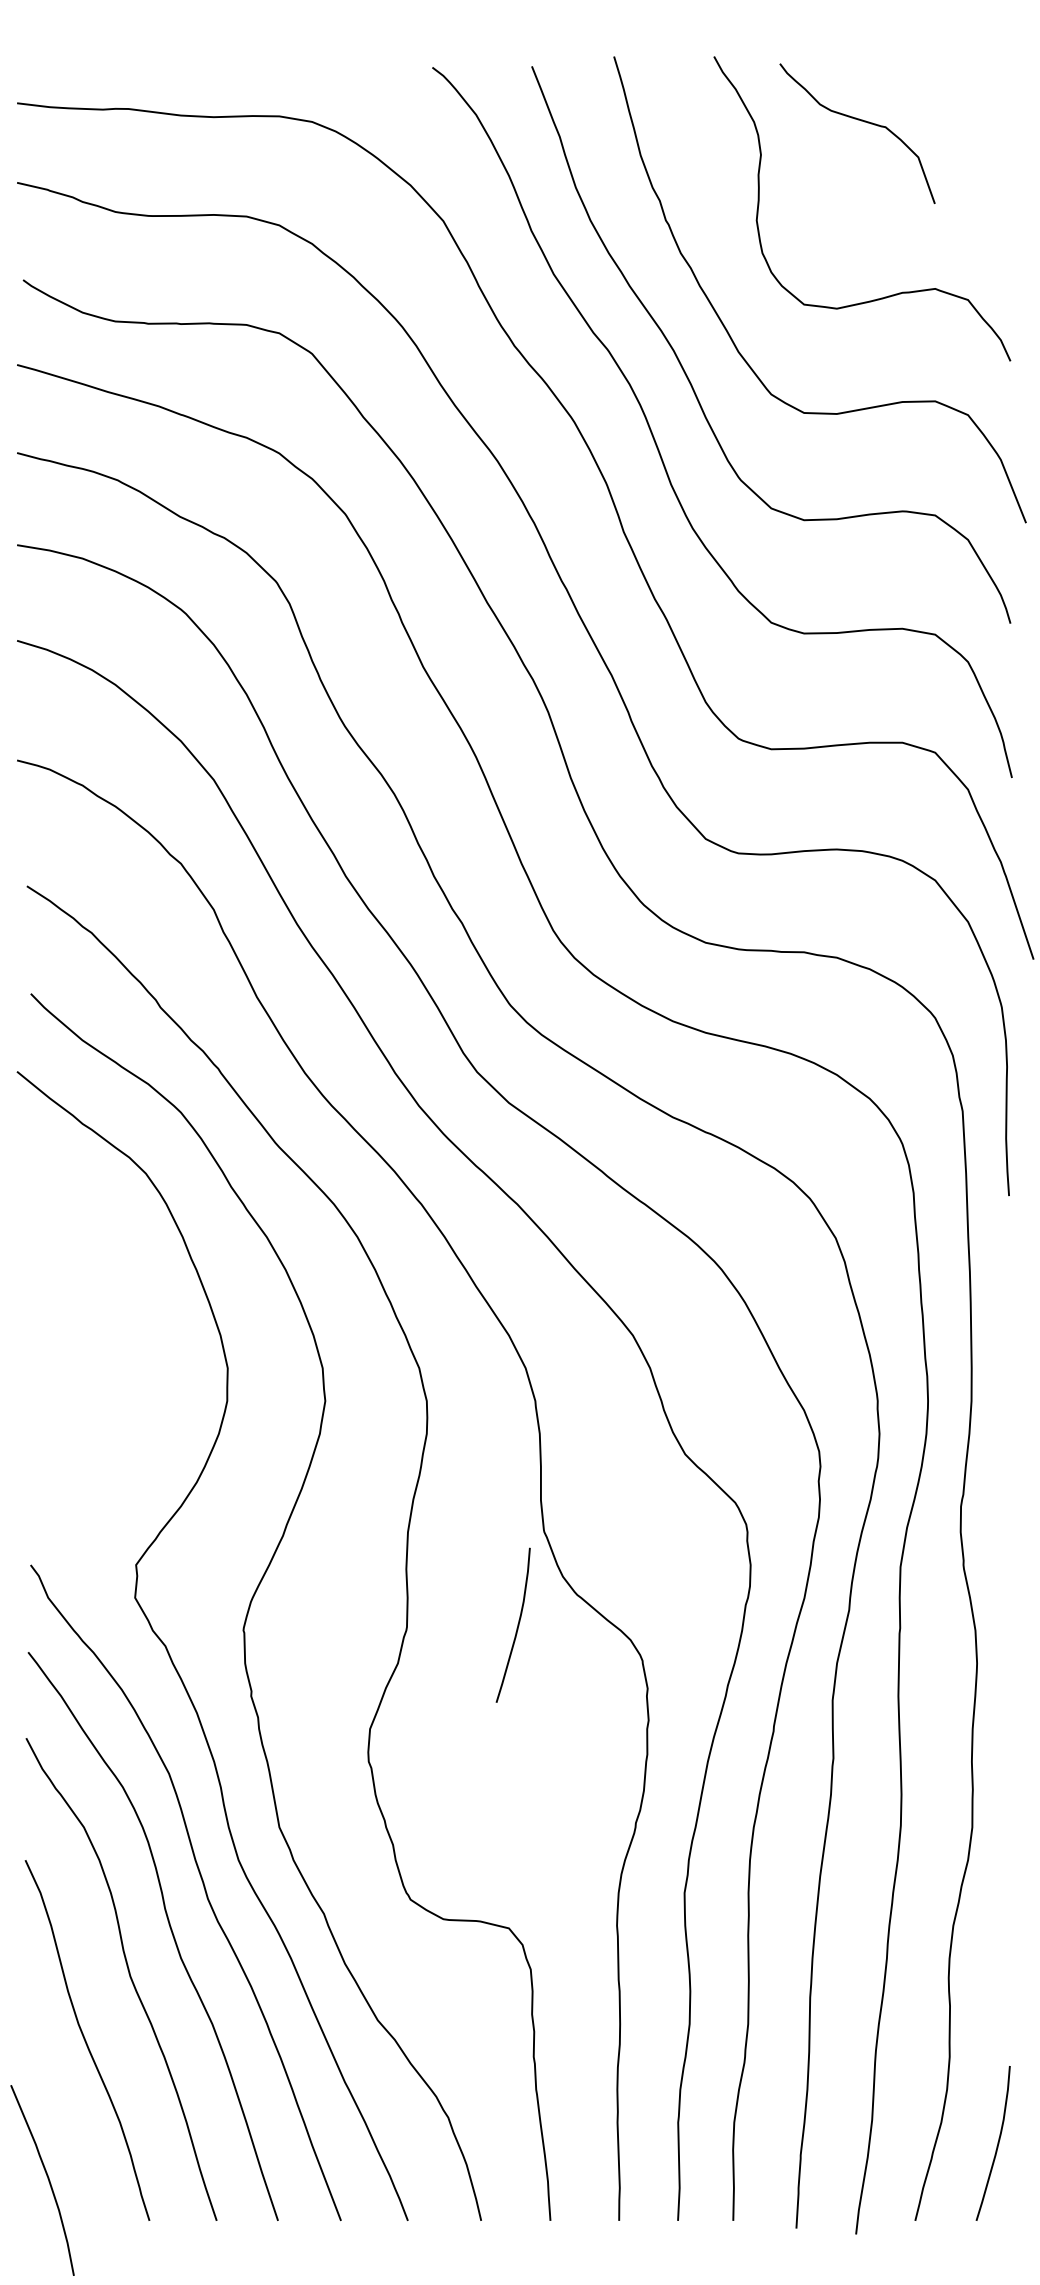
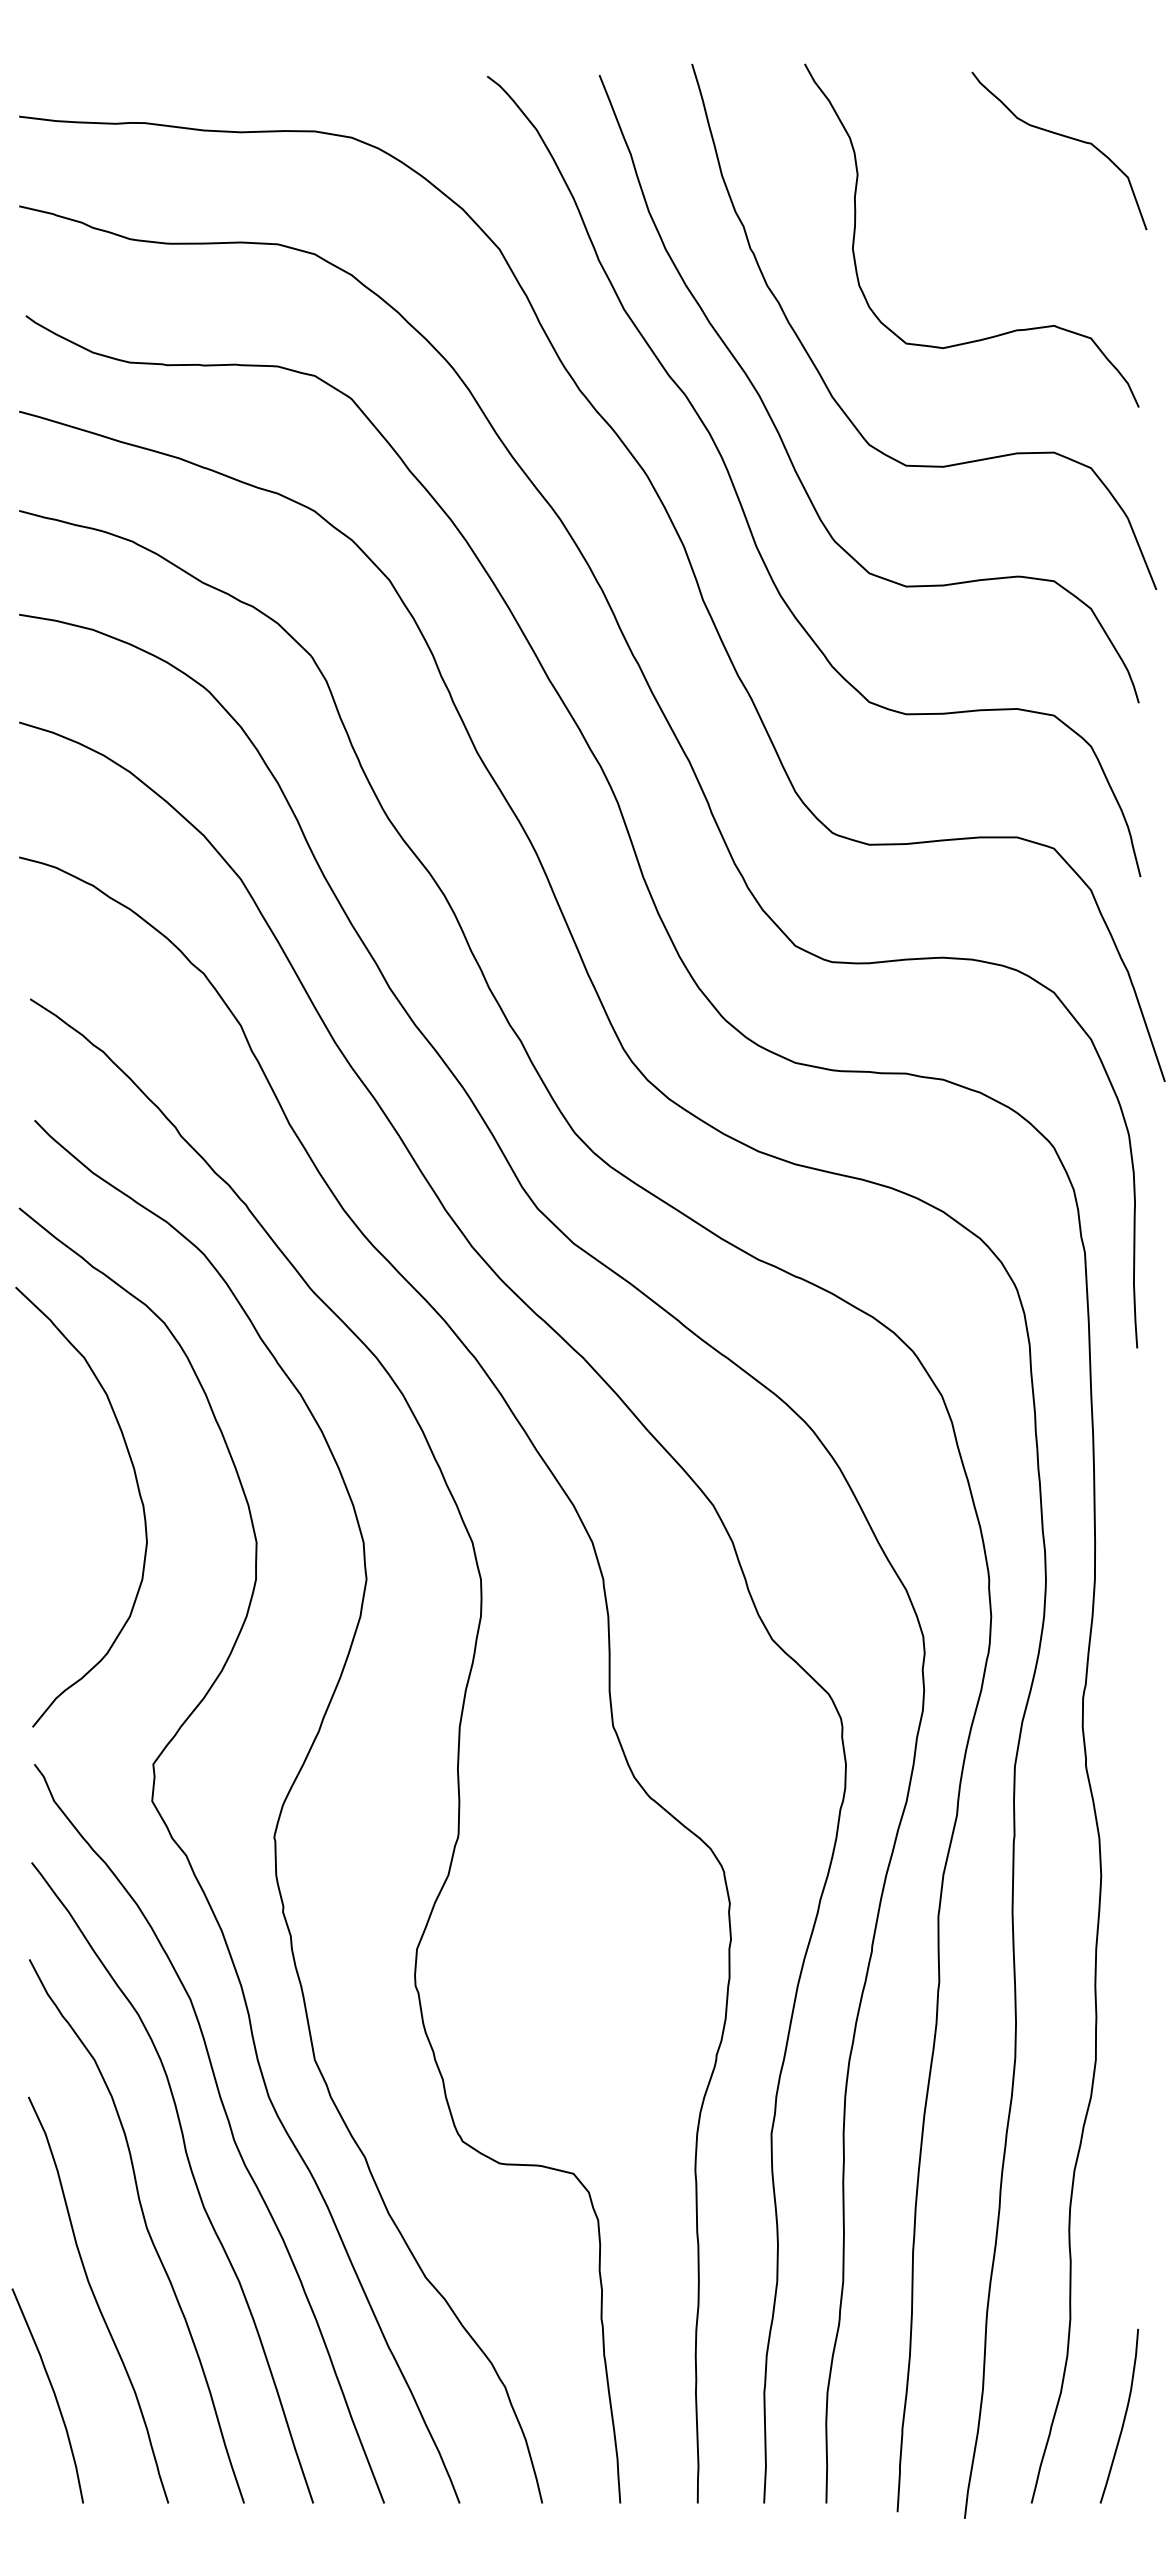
curve: (859, 120) -> (1061, 136), moved
curve: (122, 1324) -> (138, 1493), added
curve: (516, 1627) -> (582, 1834), removed
curve: (47, 2179) -> (53, 2394), moved

